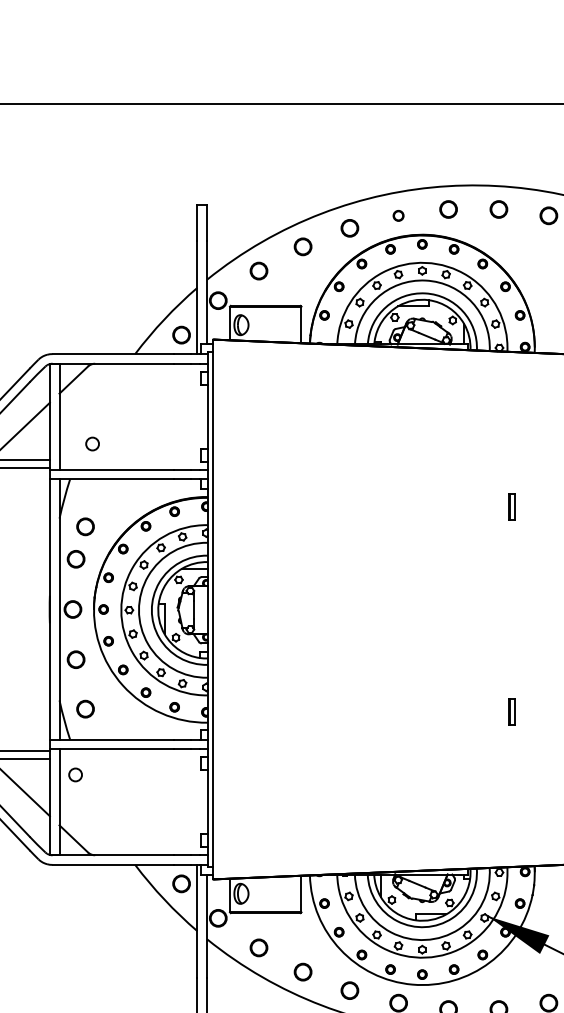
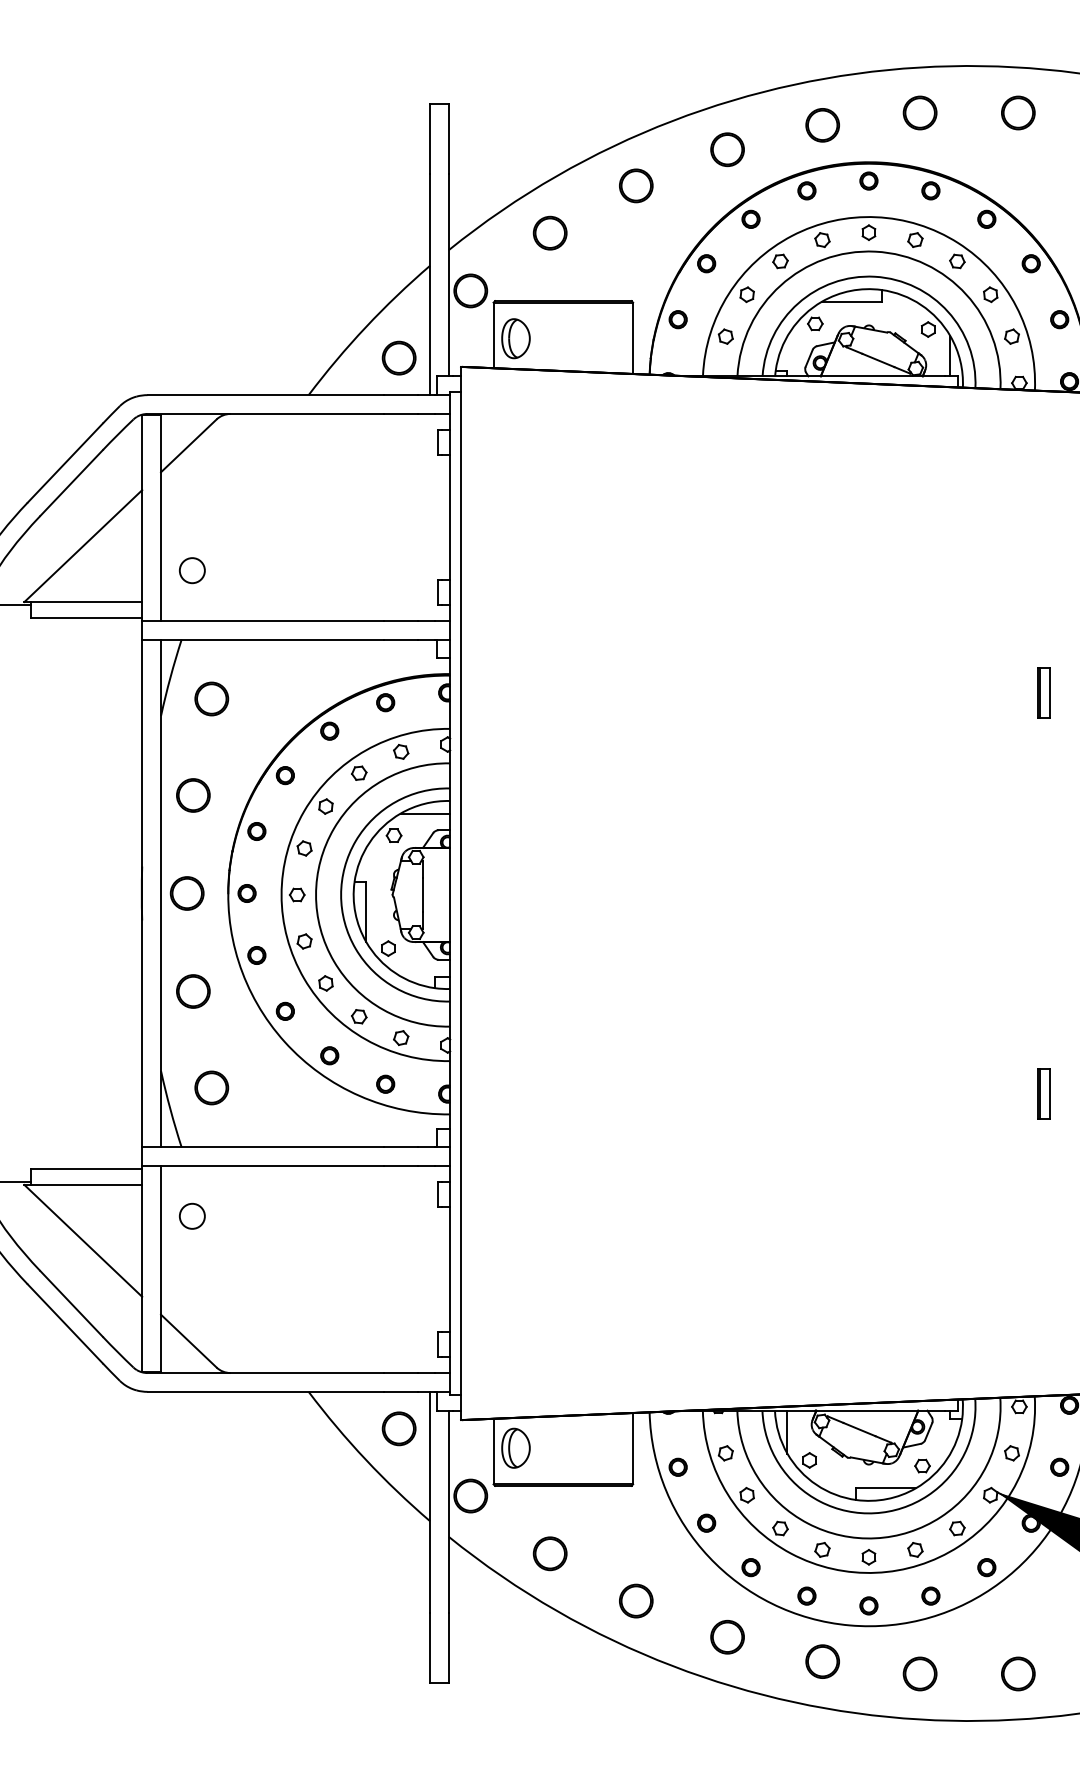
part: (398, 215) -> (822, 124), size x1.67
circle: (92, 443) -> (192, 569), moved
part: (85, 526) -> (211, 698), moved

